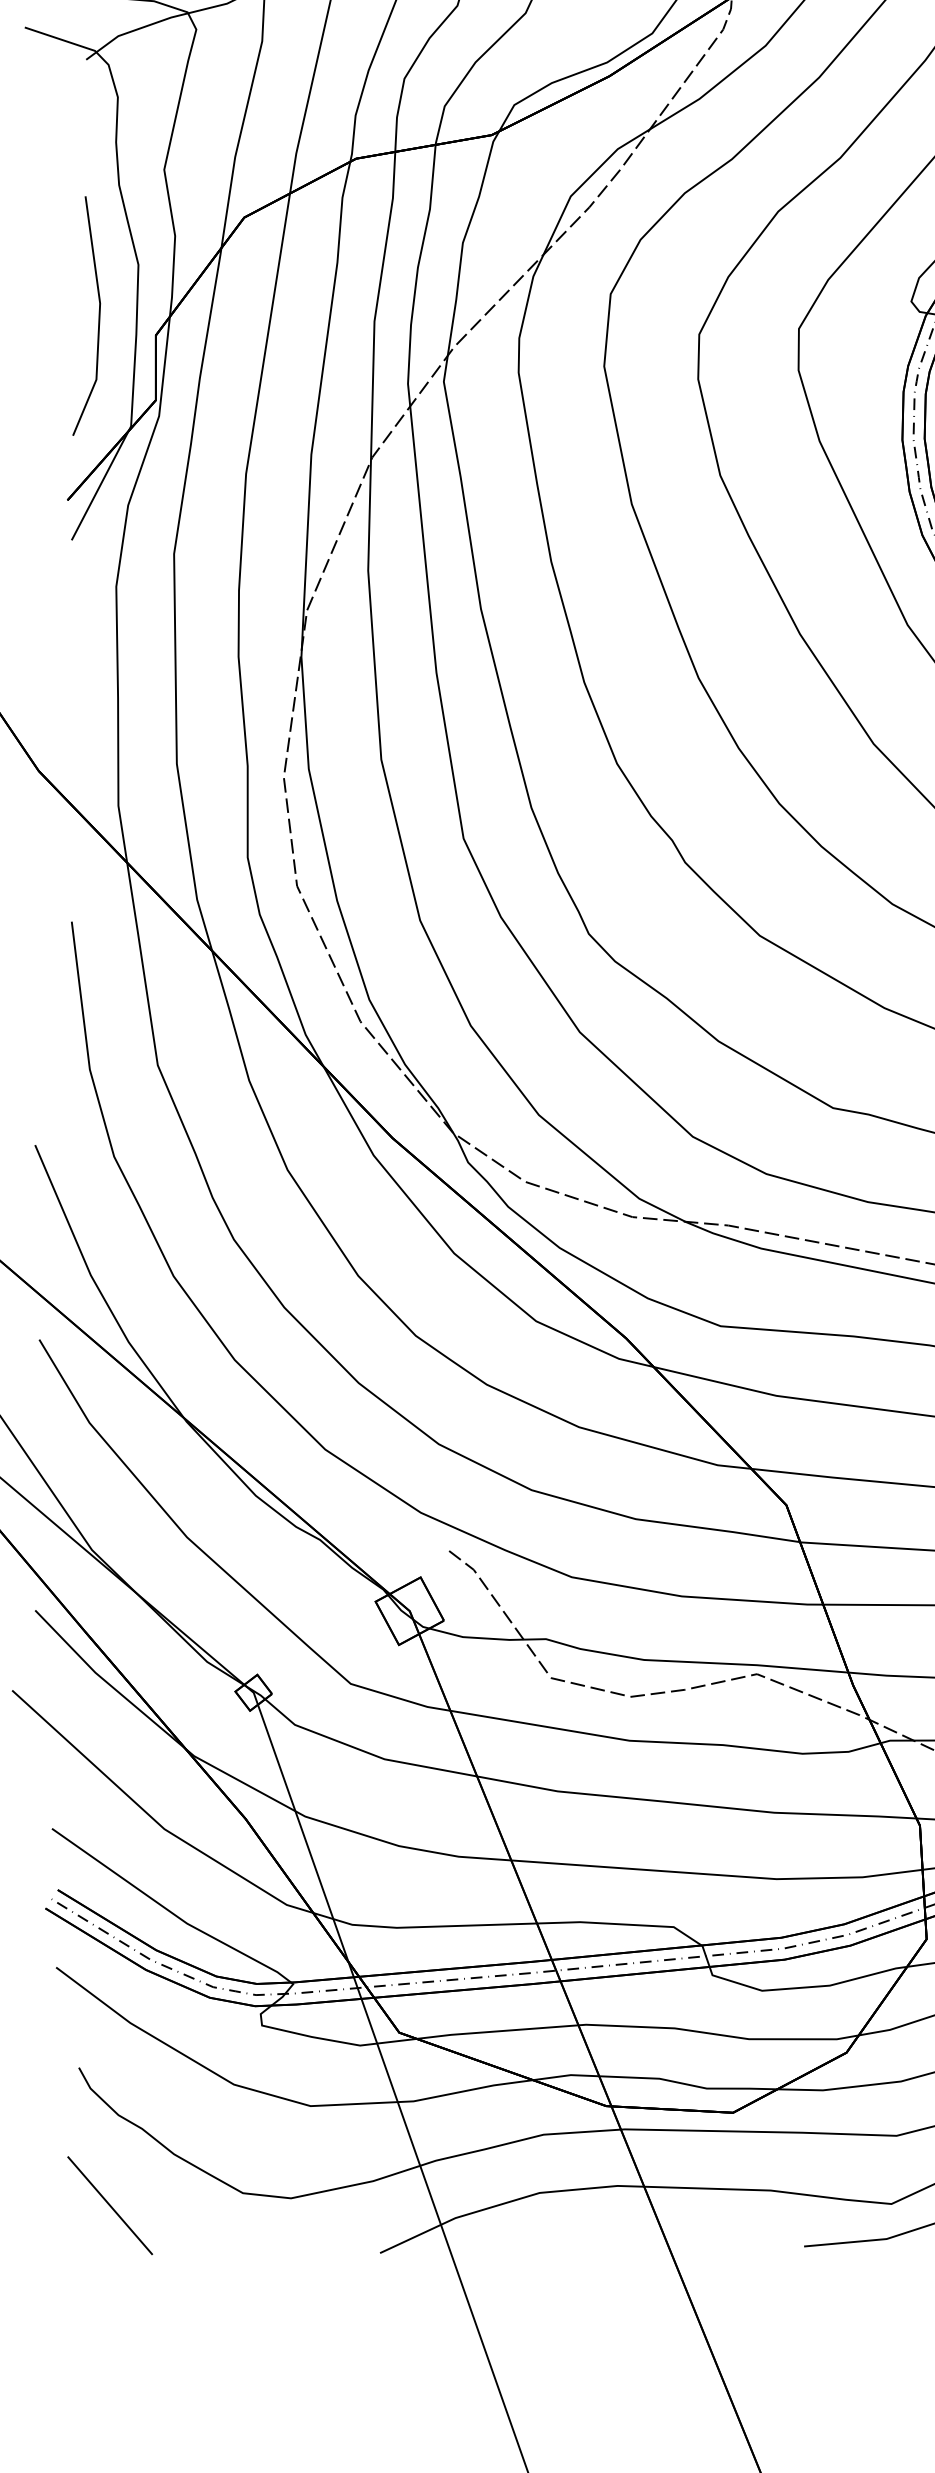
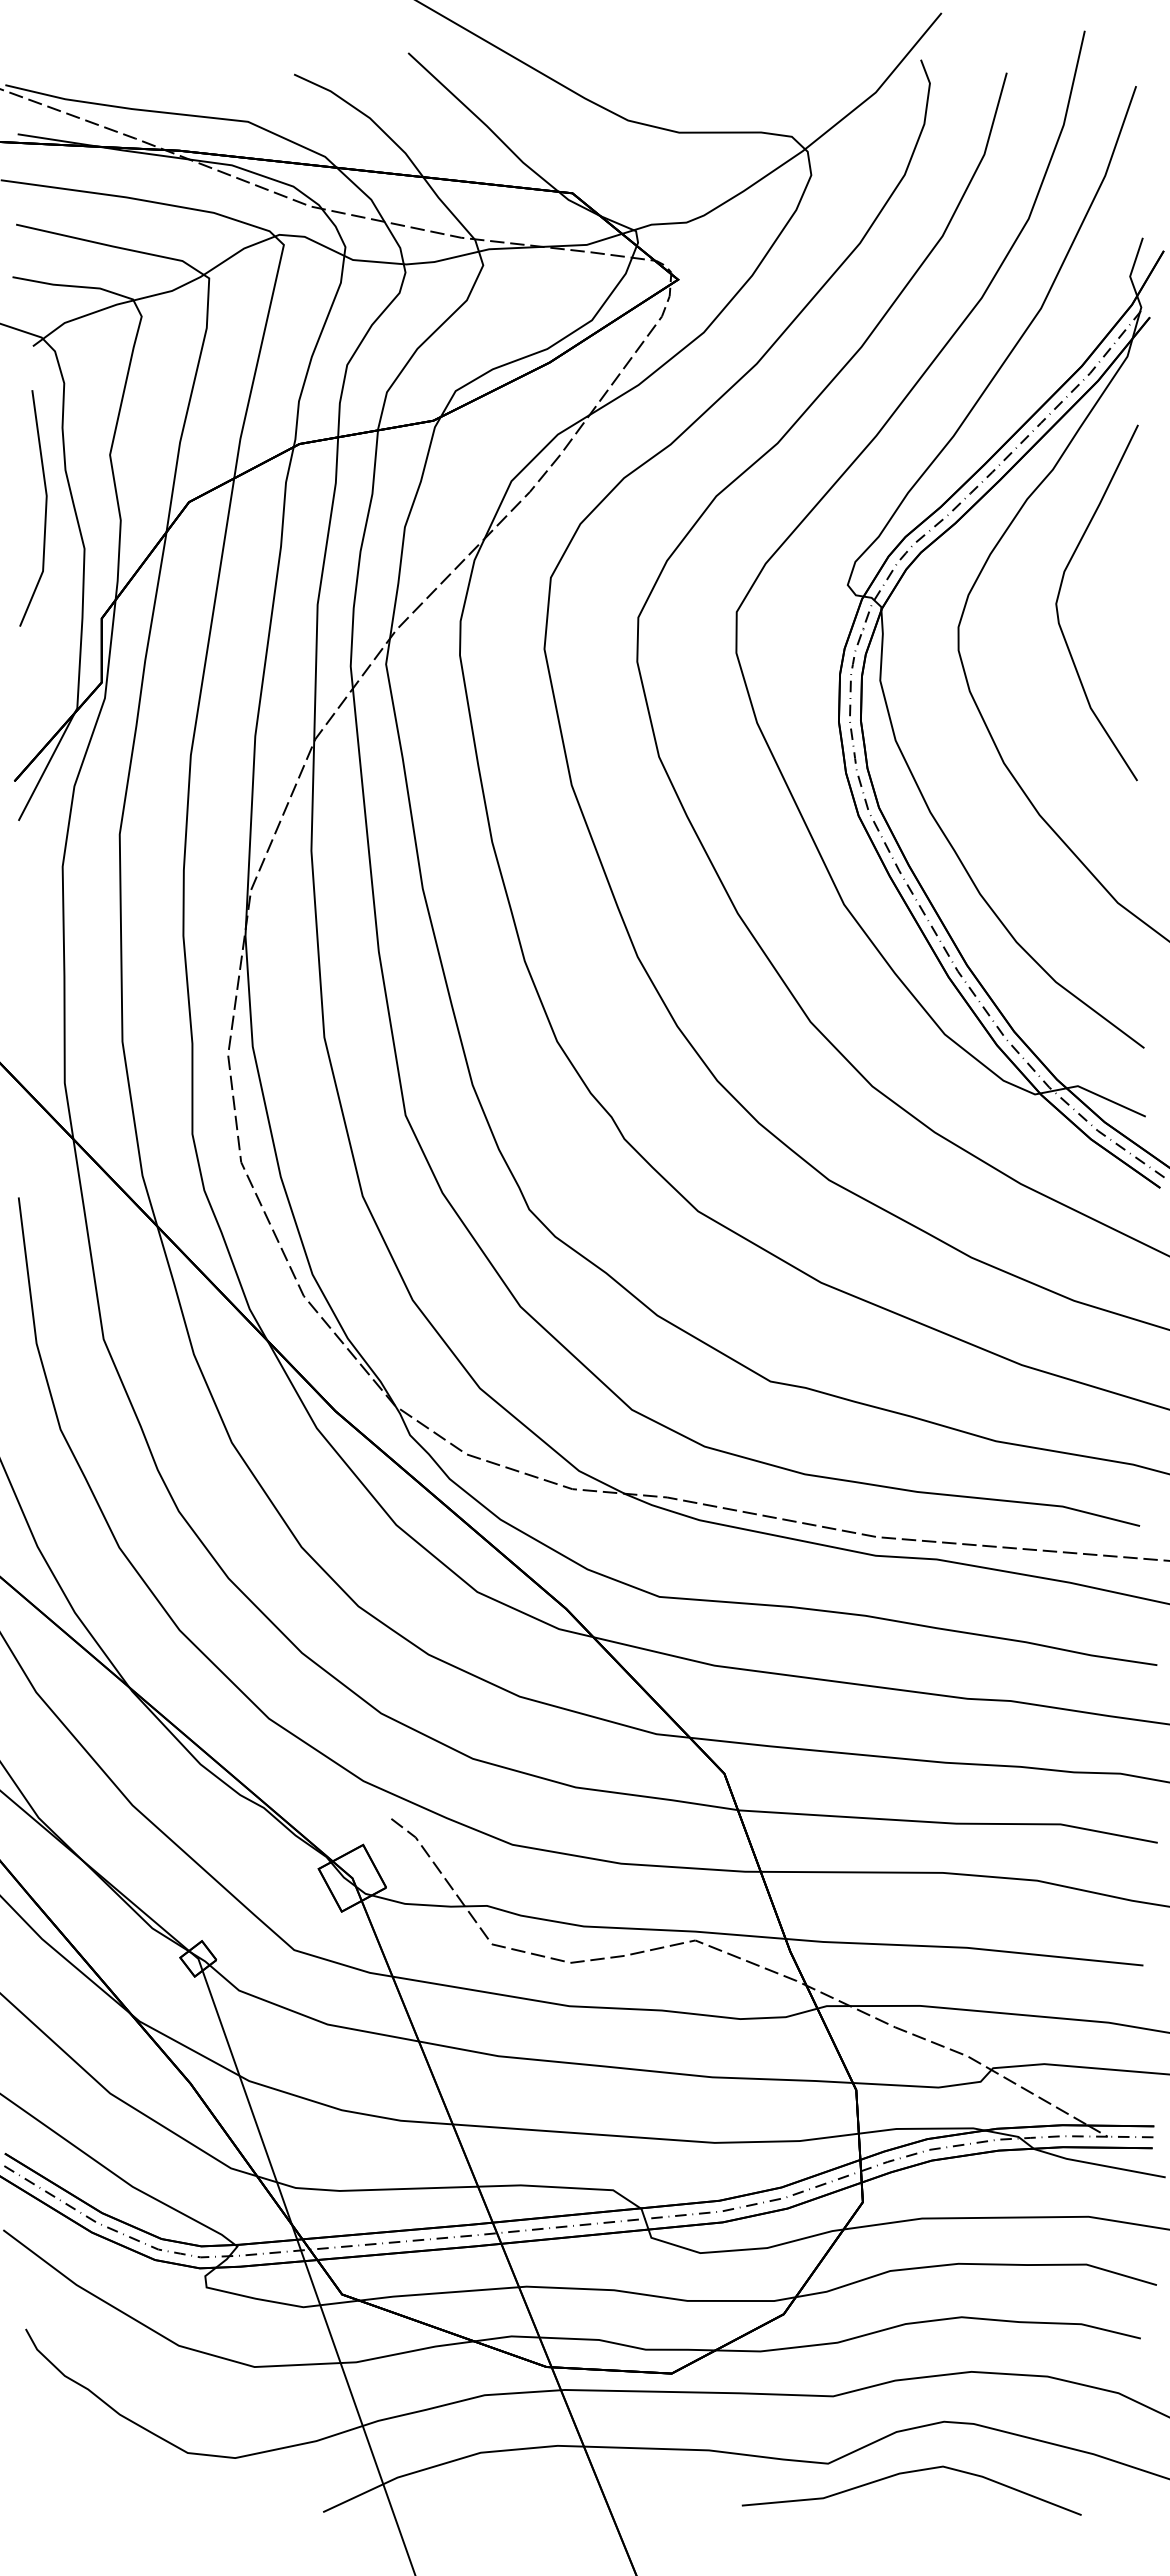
line: (98, 316) -> (45, 508), moved
line: (110, 2205) -> (56, 2465), removed

